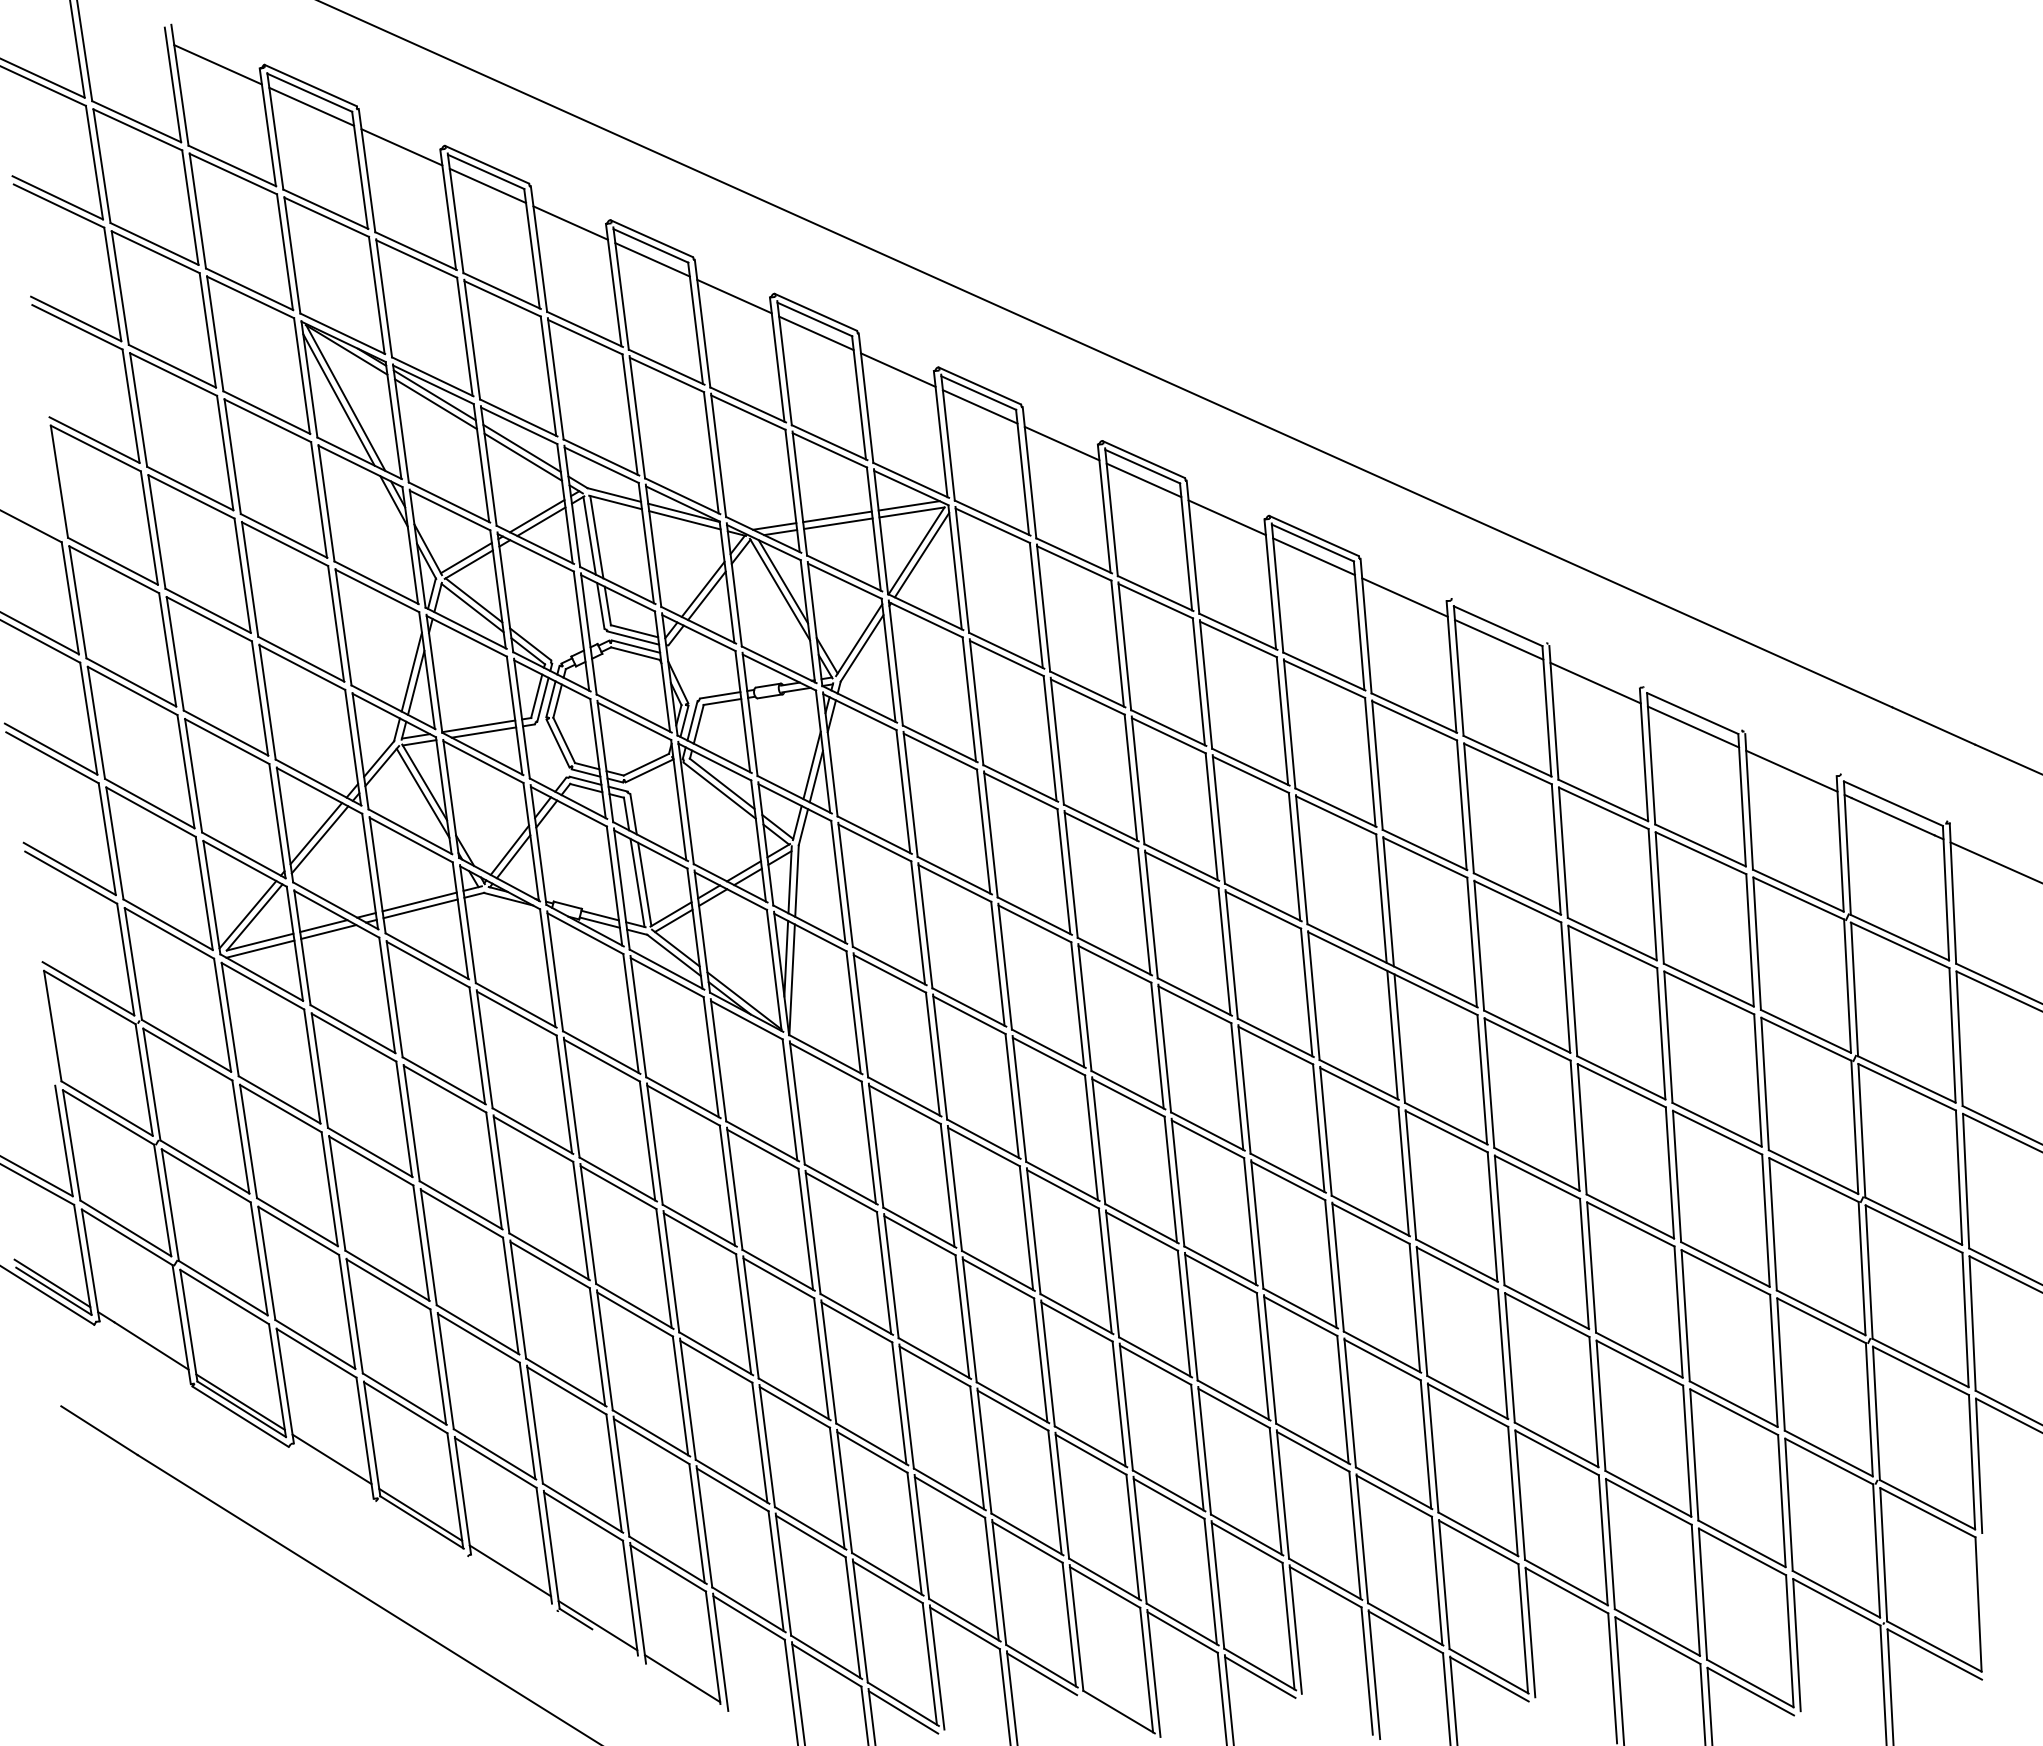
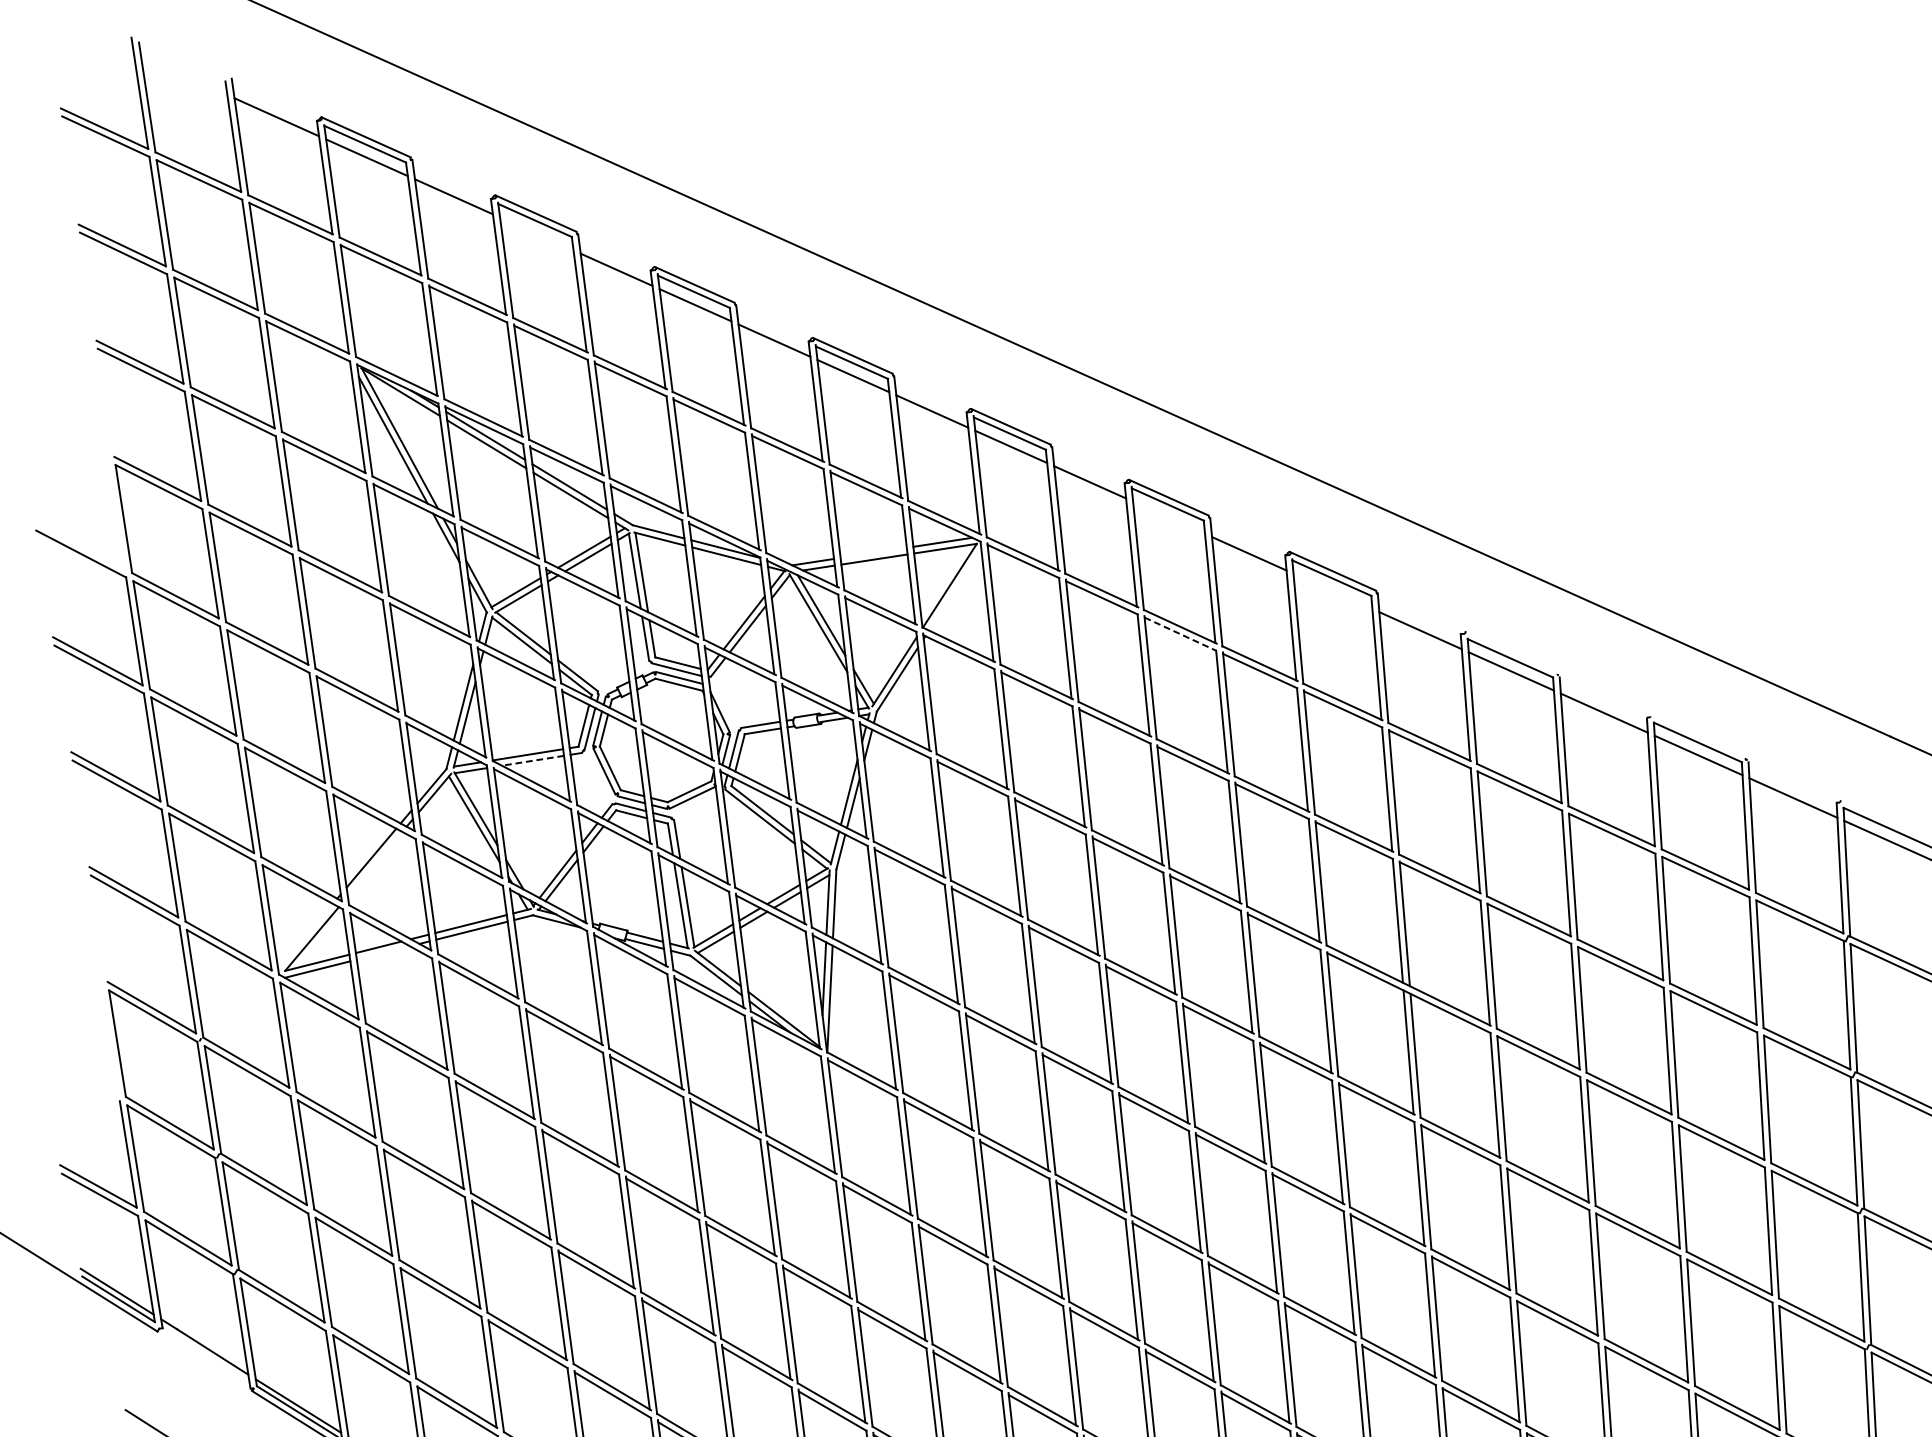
line: (487, 185) -> (536, 233), removed
line: (1143, 480) -> (1168, 517), removed
line: (837, 516) -> (873, 552), removed
line: (921, 554) -> (954, 589), removed
line: (1313, 556) -> (1332, 591), removed
line: (1155, 601) -> (1180, 634), solid -> dashed
line: (483, 732) -> (532, 760), solid -> dashed
line: (319, 839) -> (374, 863), removed
line: (247, 914) -> (305, 936), removed
line: (328, 931) -> (383, 952), removed

